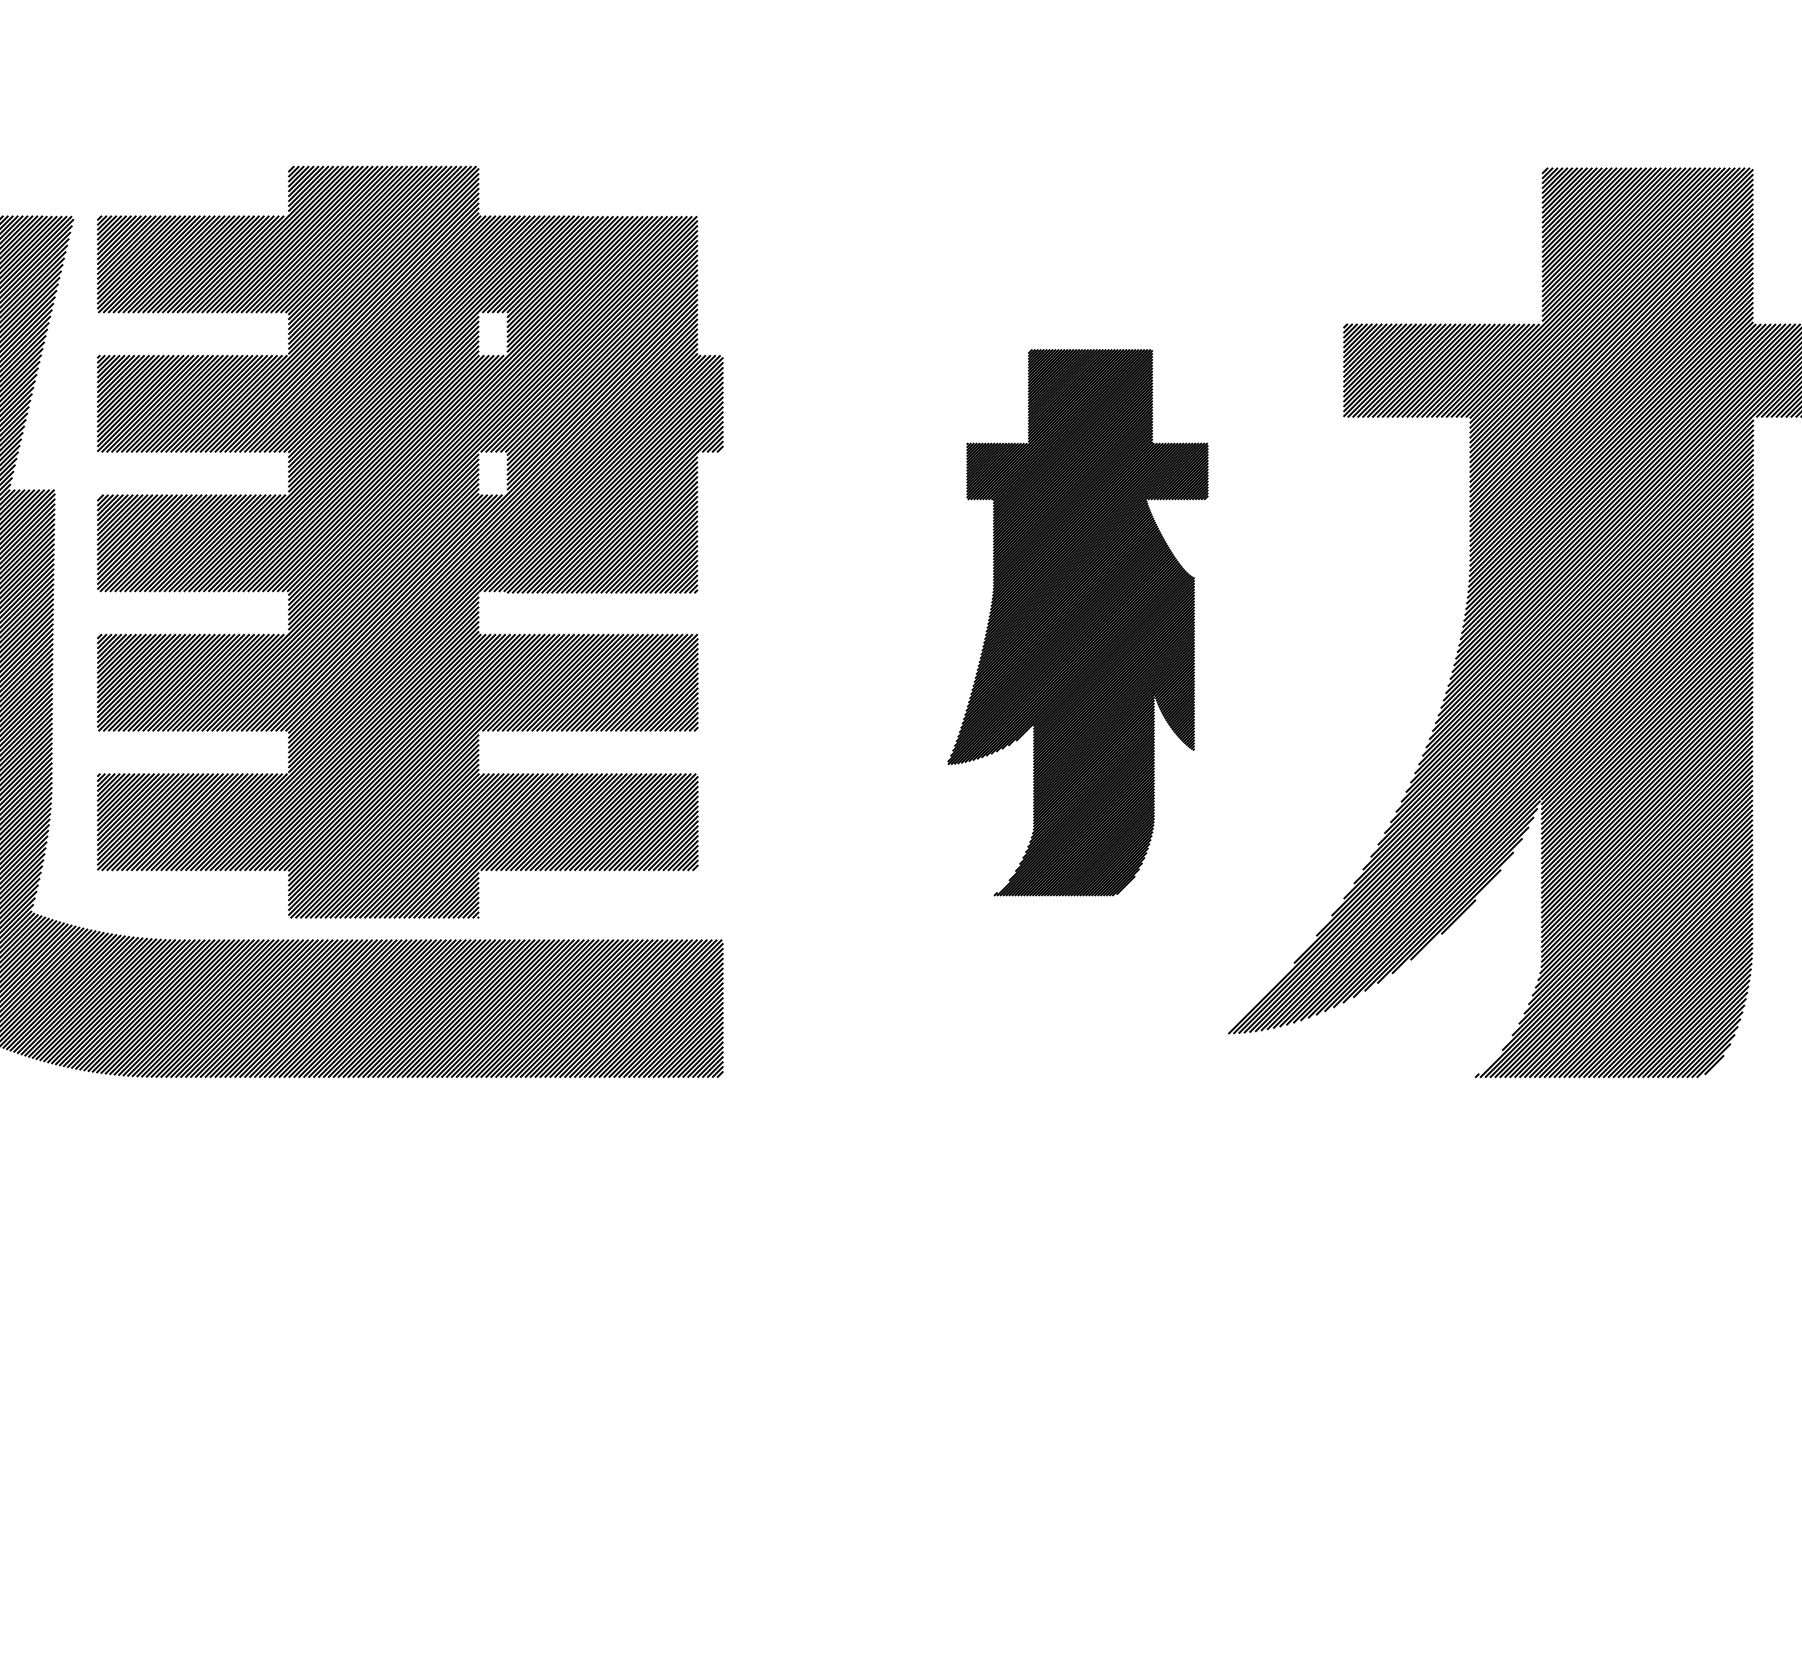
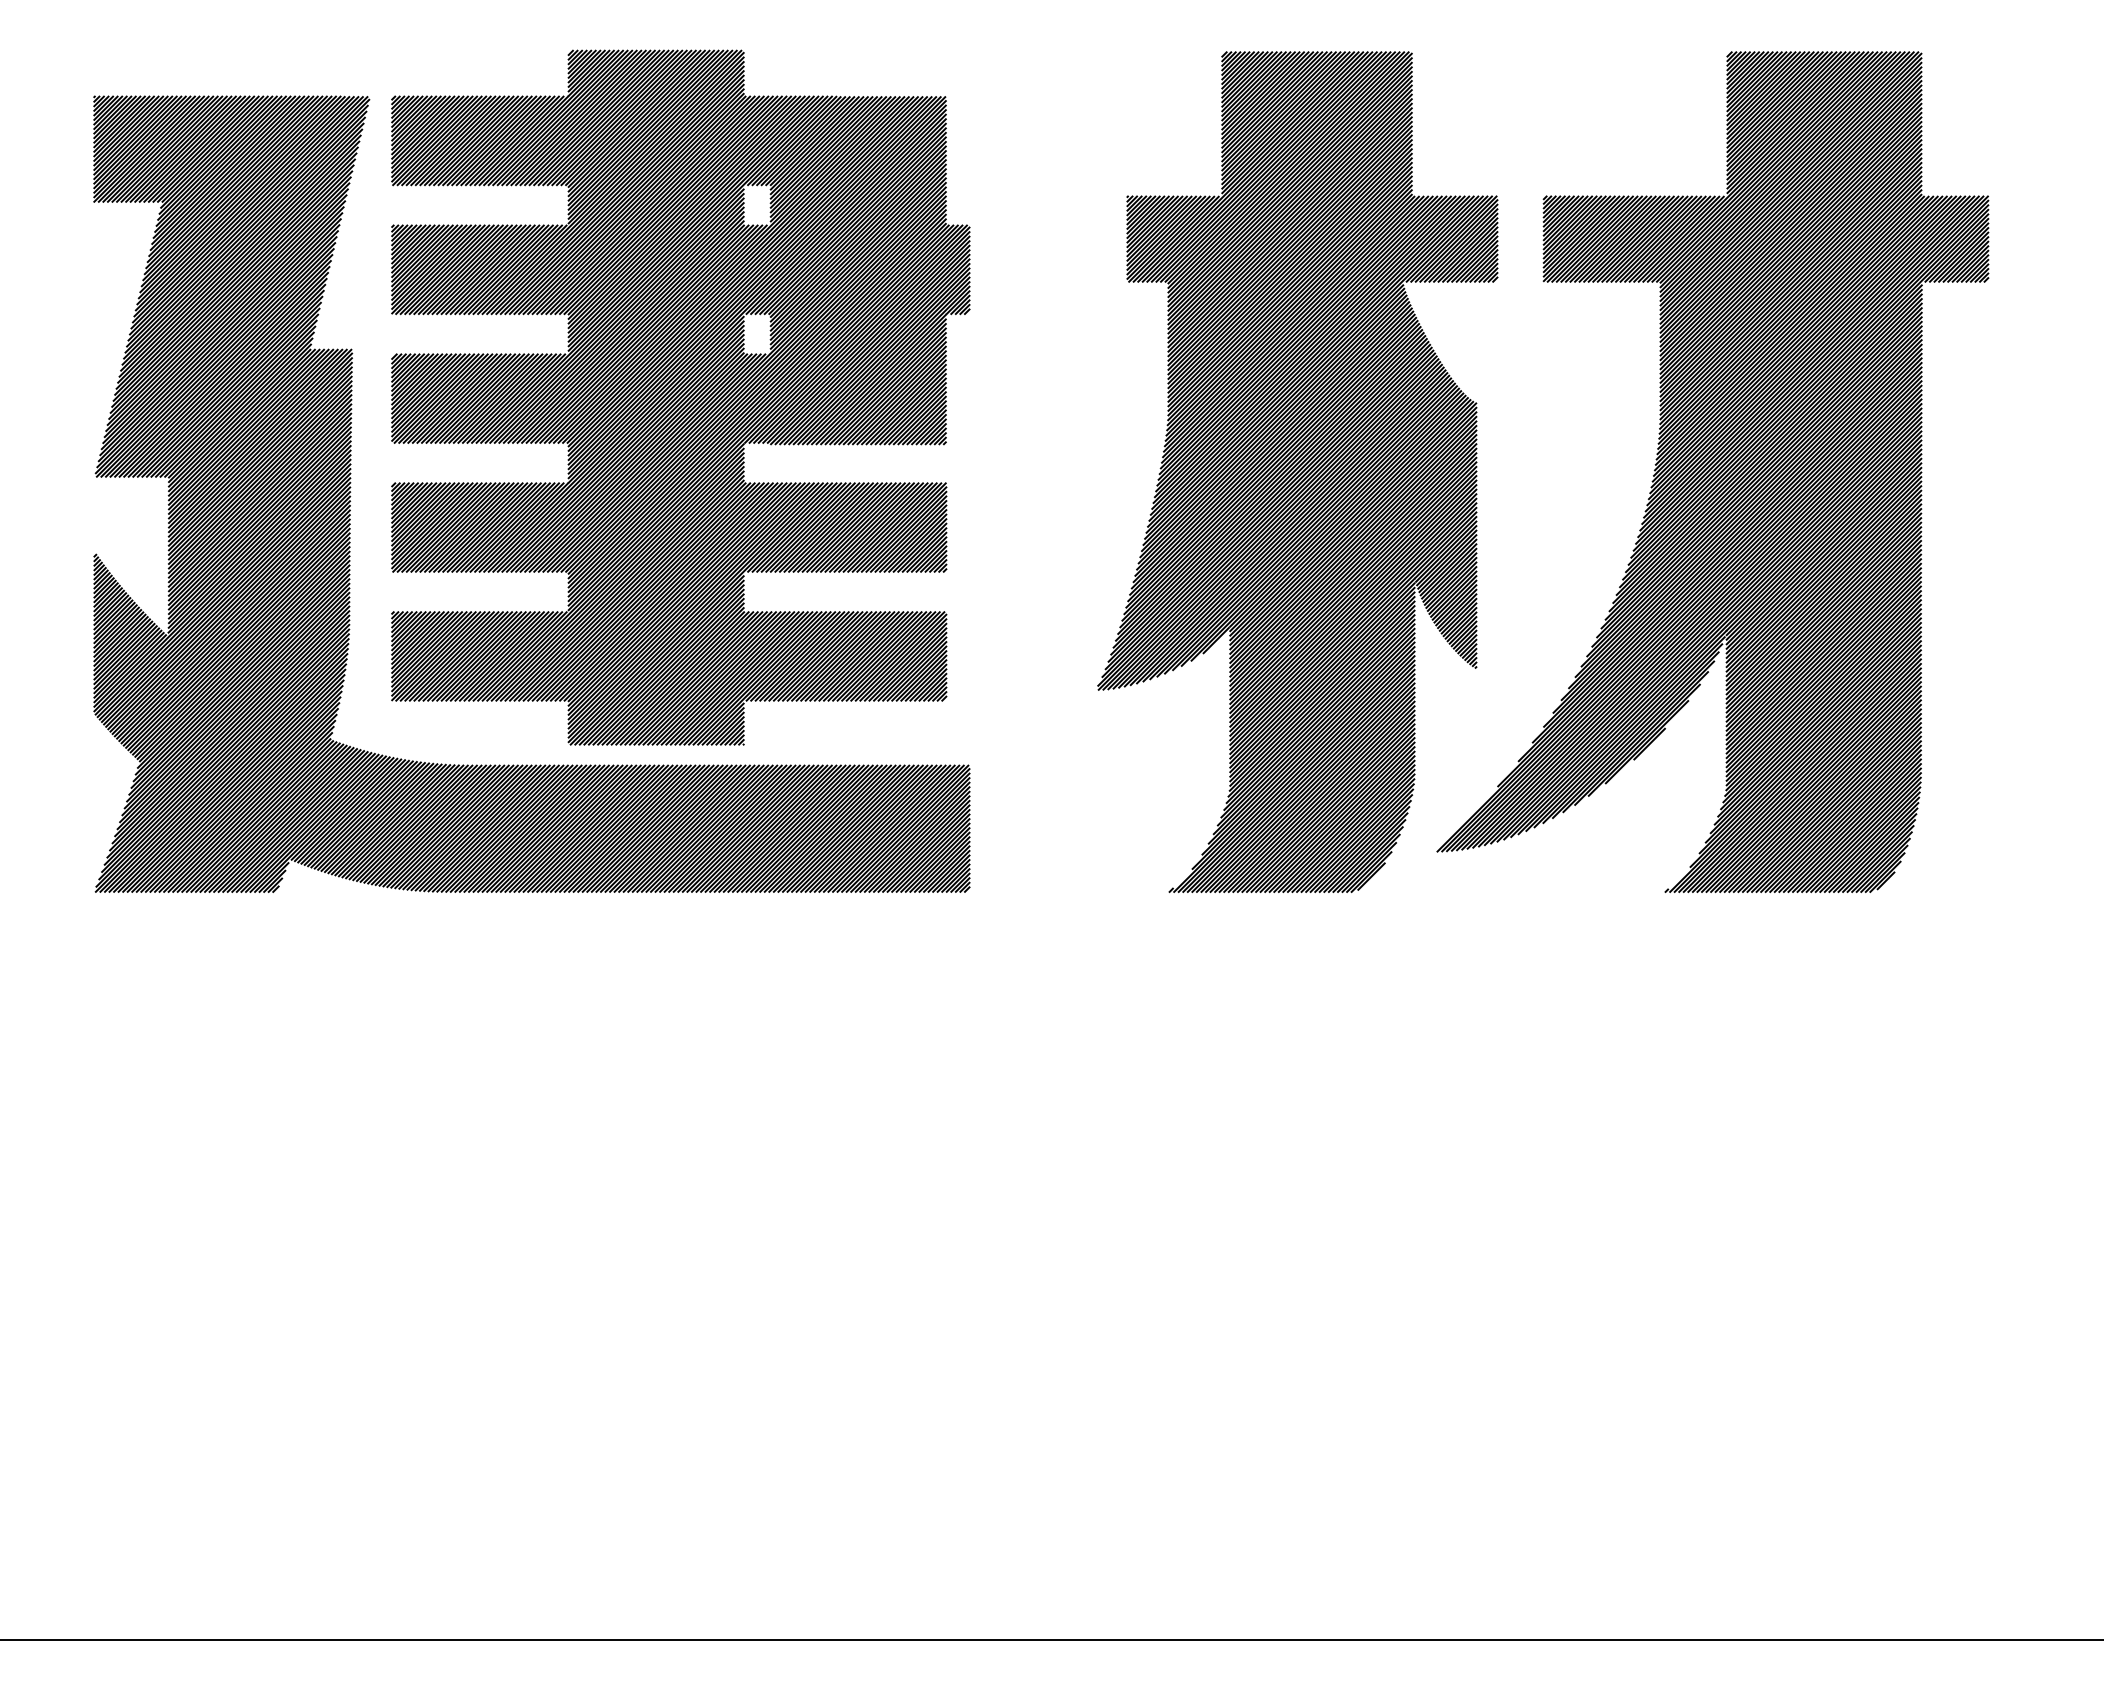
part: (1077, 622) -> (1297, 471), size x1.67

